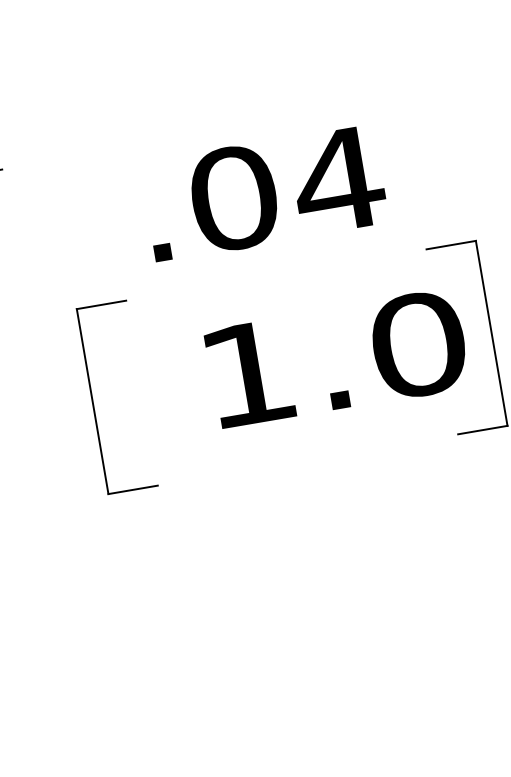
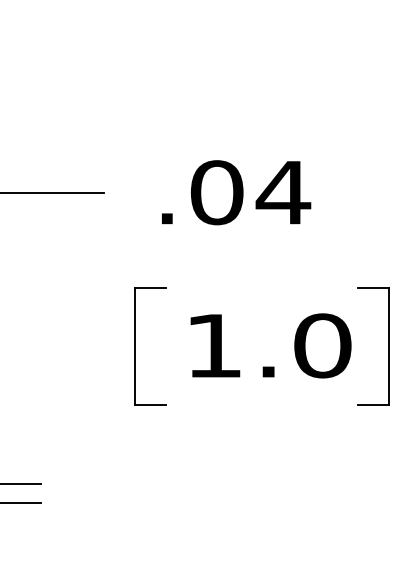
text: (264, 192) -> (236, 192), moved
text: (336, 358) -> (270, 345), moved

